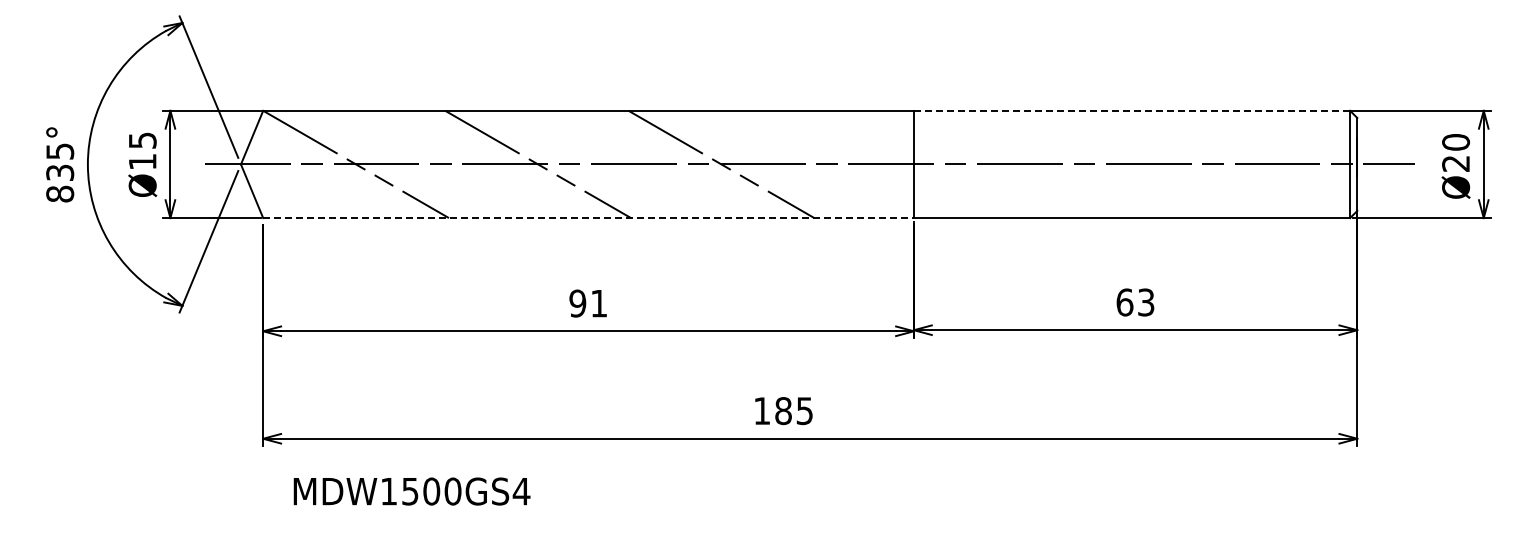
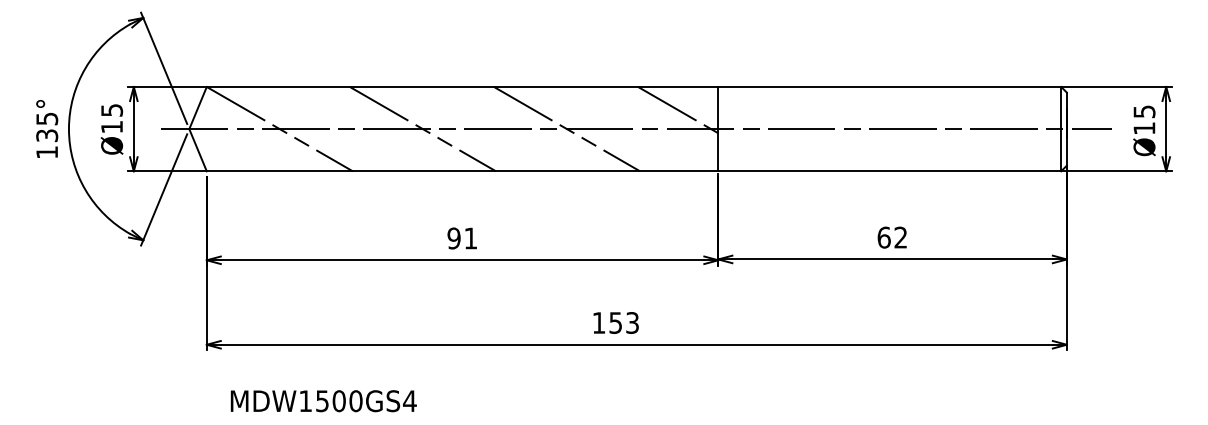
line: (1132, 110) -> (890, 86), dashed -> solid
line: (862, 139) -> (677, 109), added
text: (1456, 152) -> (1144, 119), Ø20 -> Ø15
text: (60, 193) -> (47, 151), 835° -> 135°
line: (589, 218) -> (463, 171), dashed -> solid
text: (1146, 302) -> (901, 237), 63 -> 62
text: (793, 411) -> (623, 323), 185 -> 153
text: (411, 491) -> (323, 401), moved

